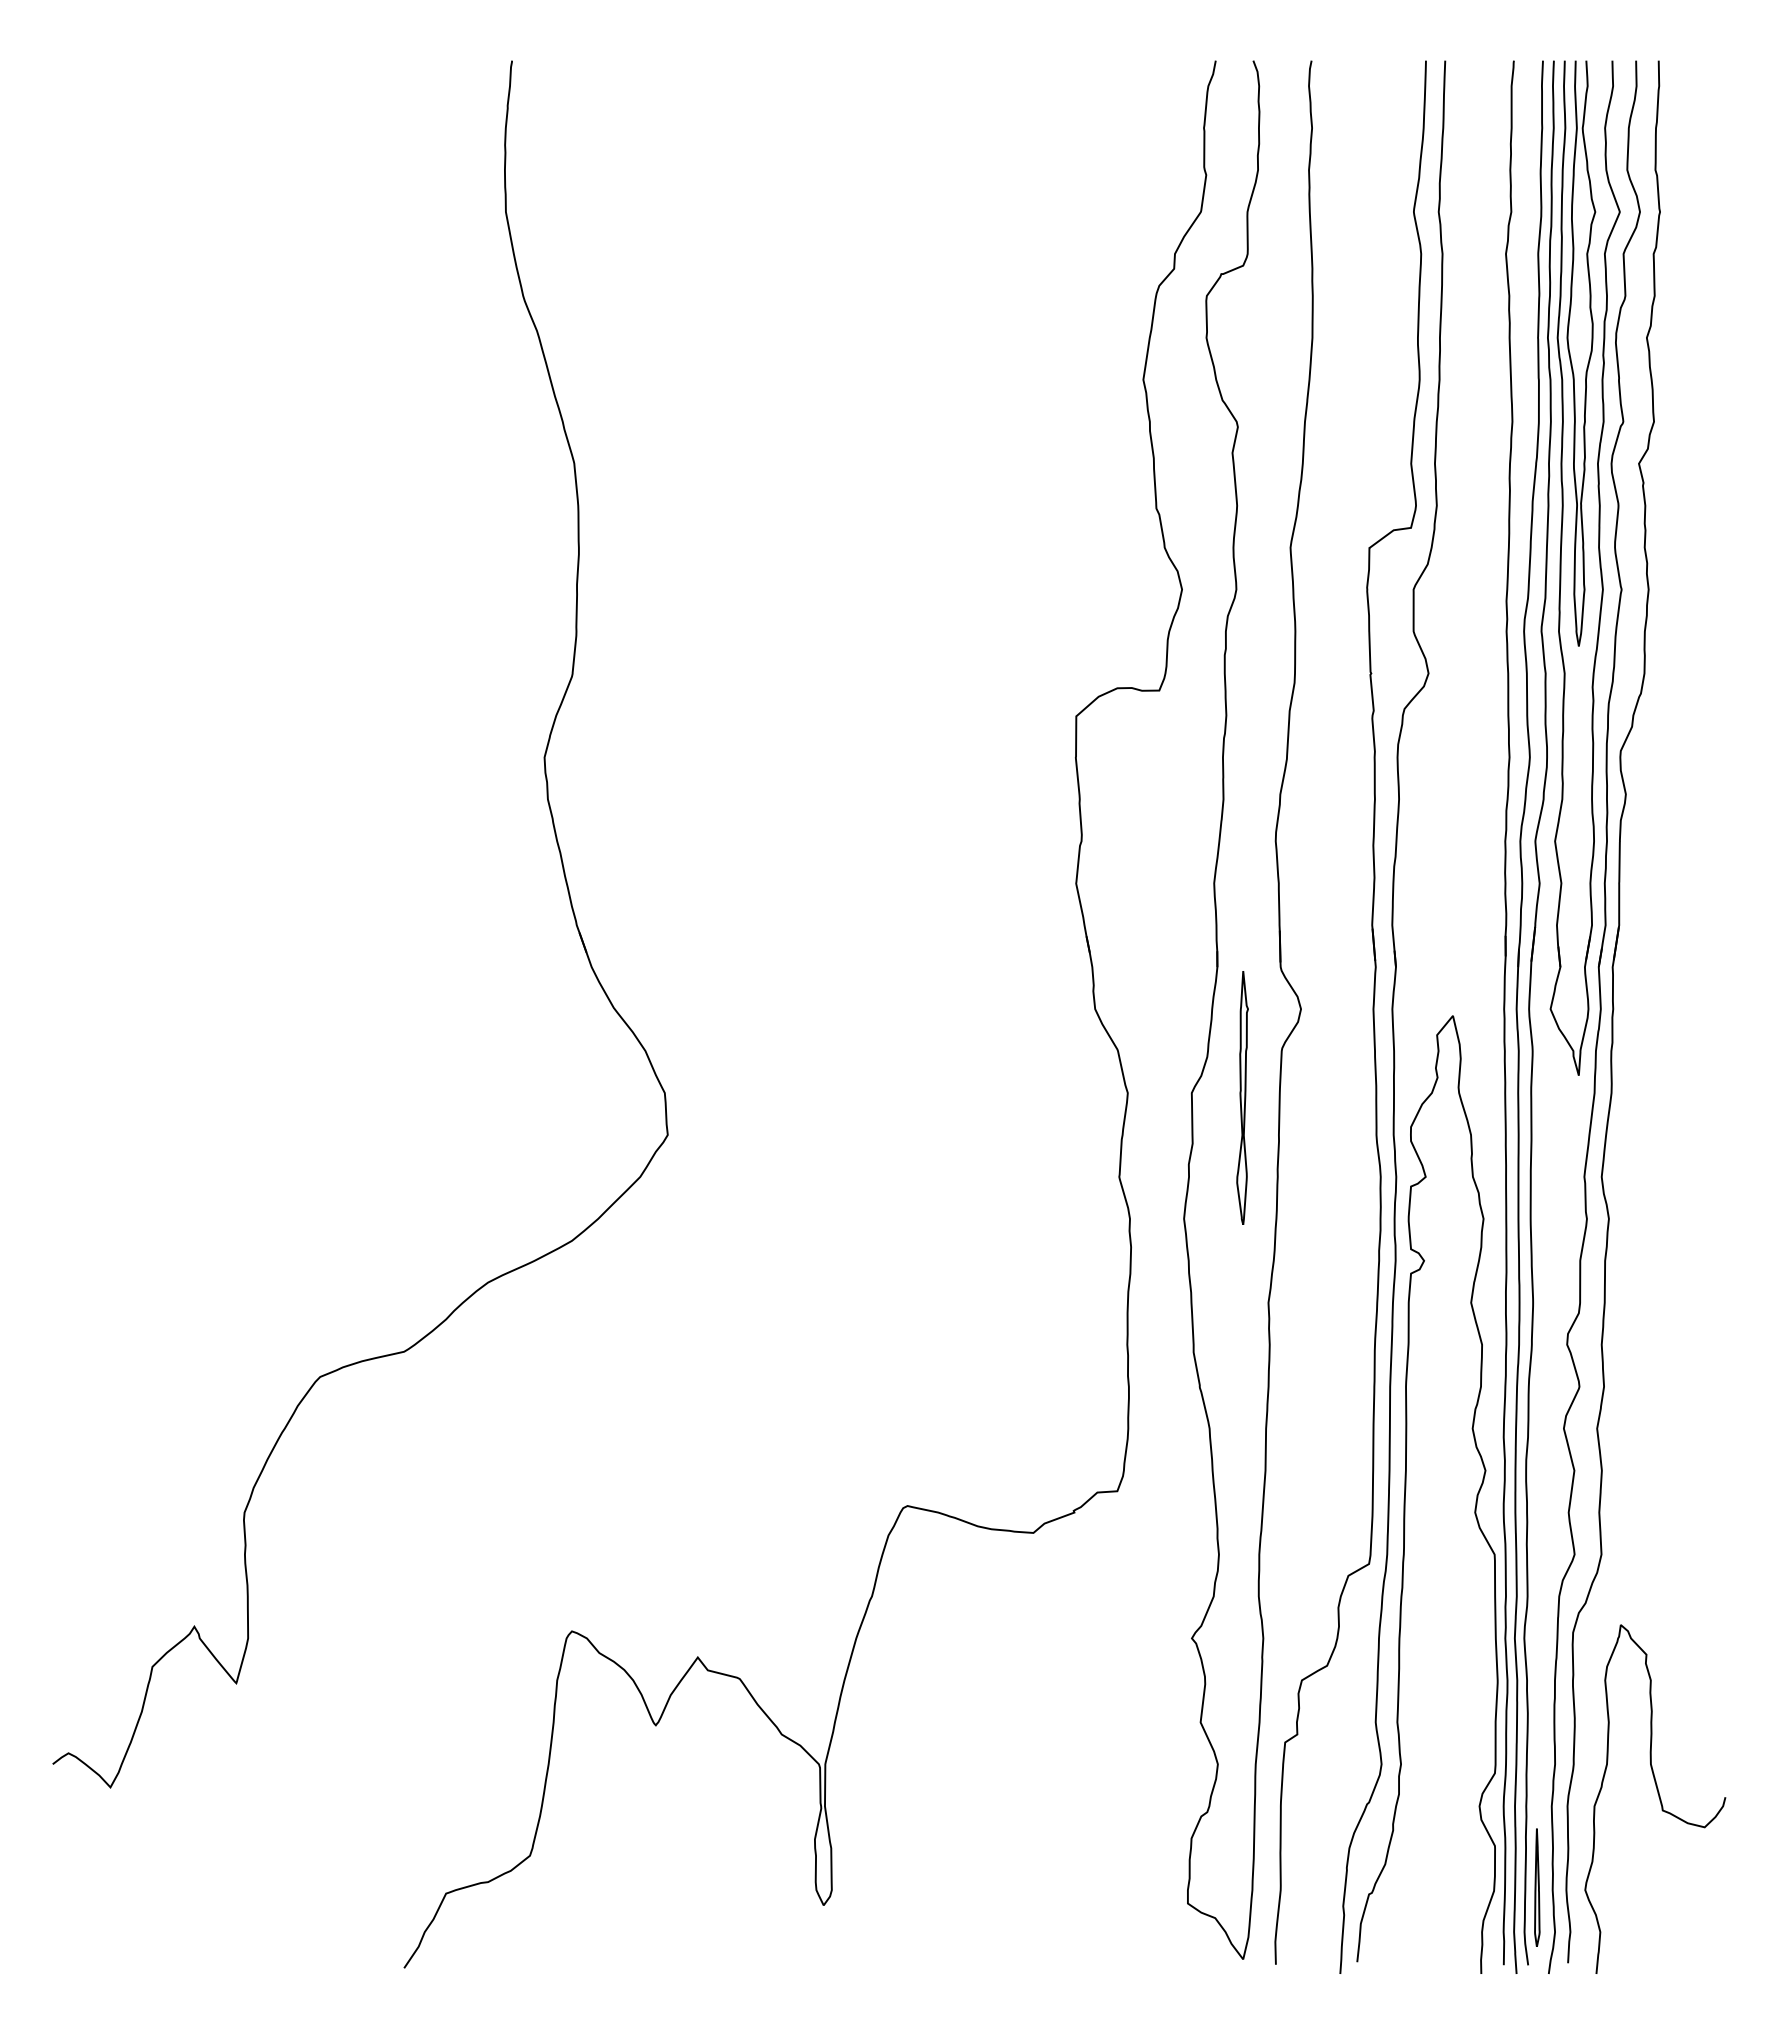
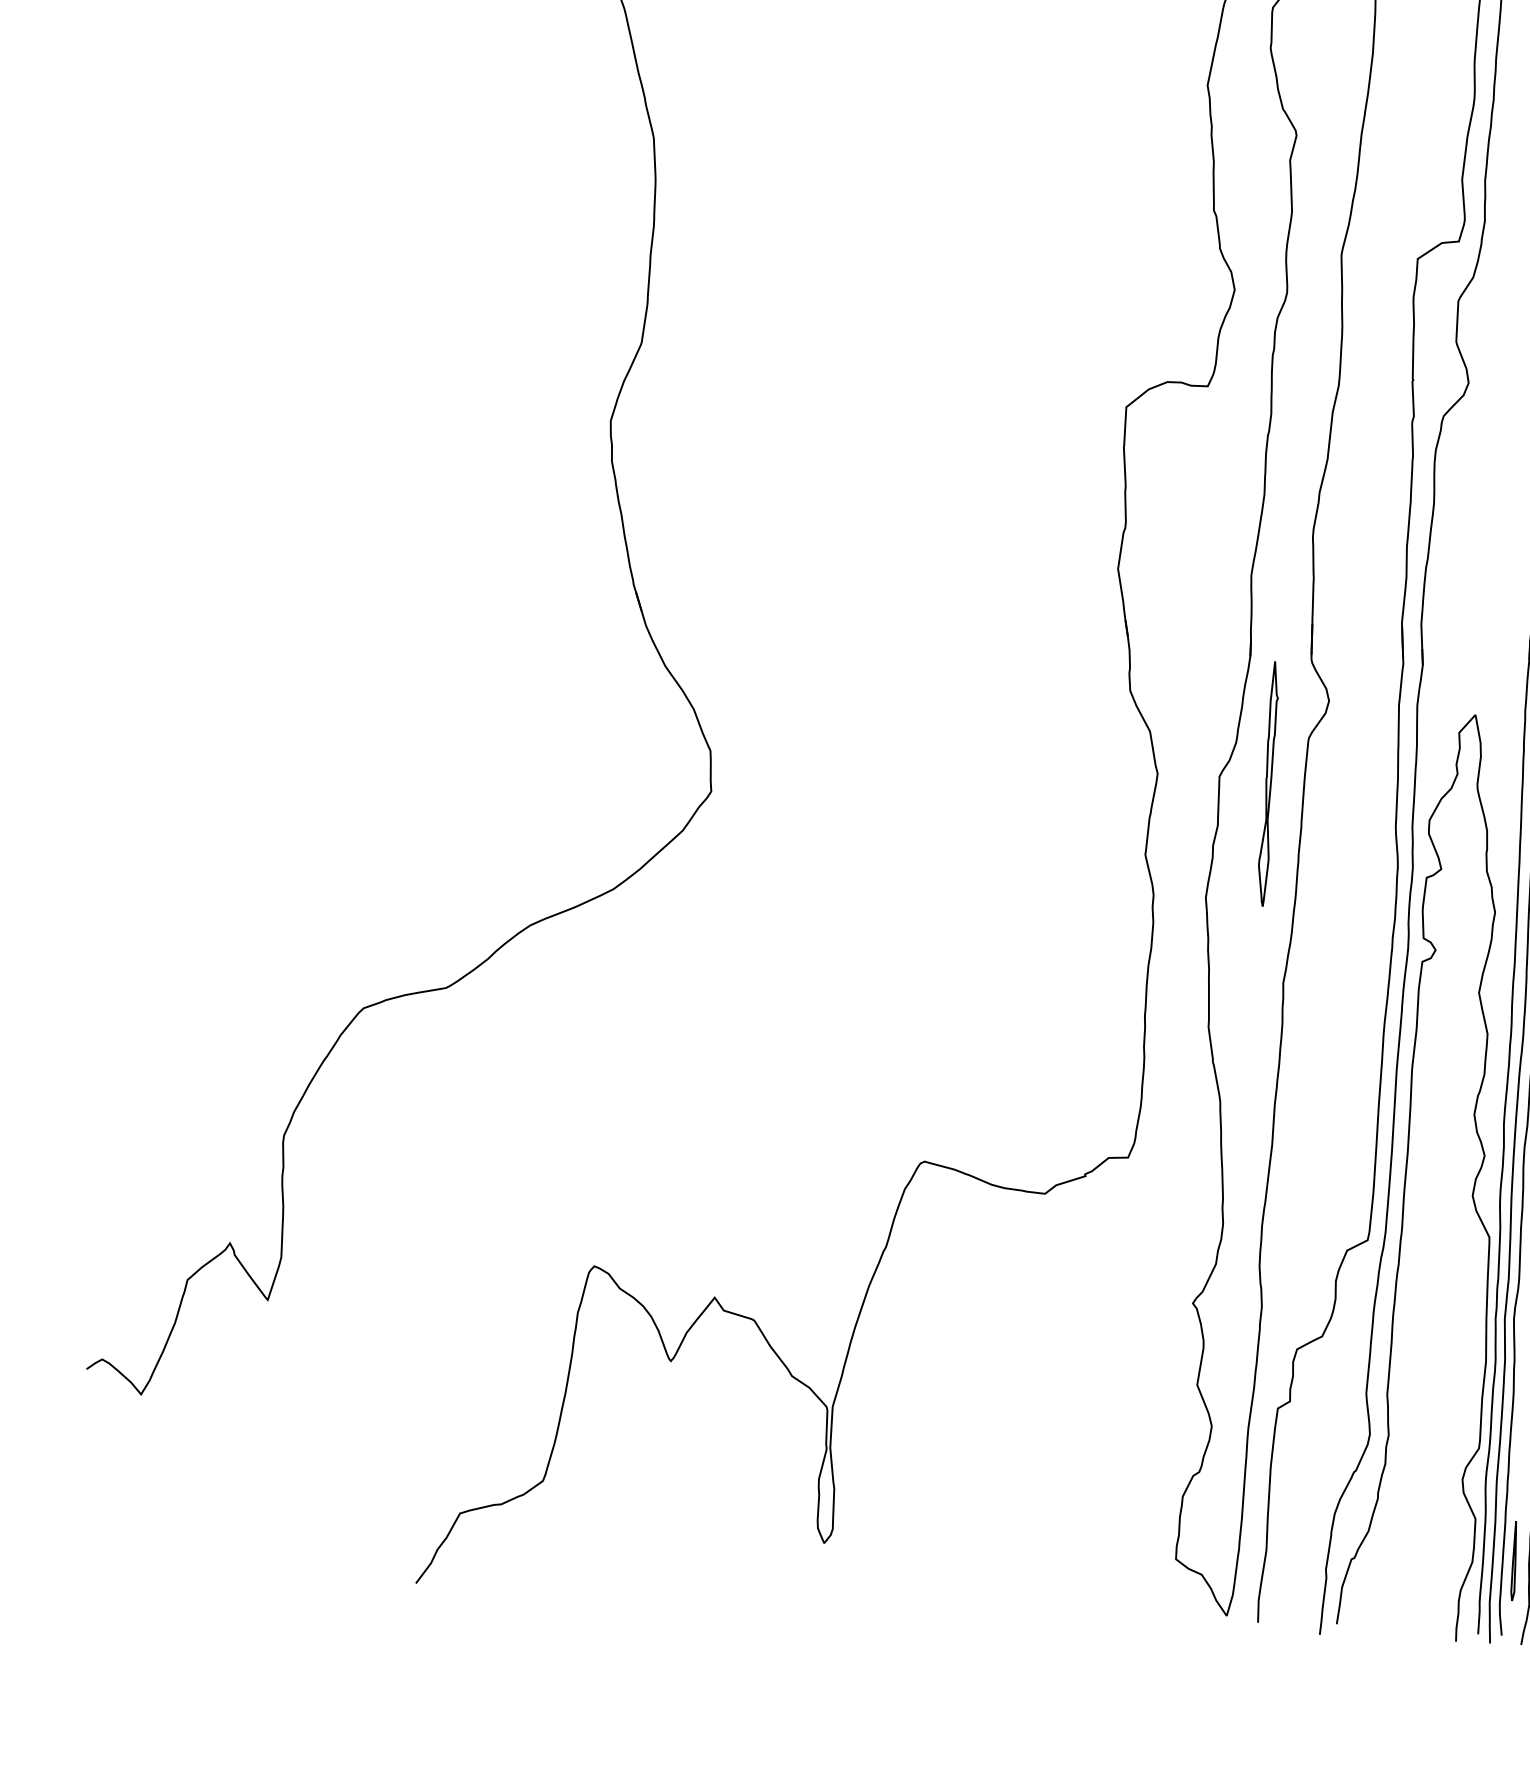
part: (1537, 1887) -> (1514, 1560), size x0.7

